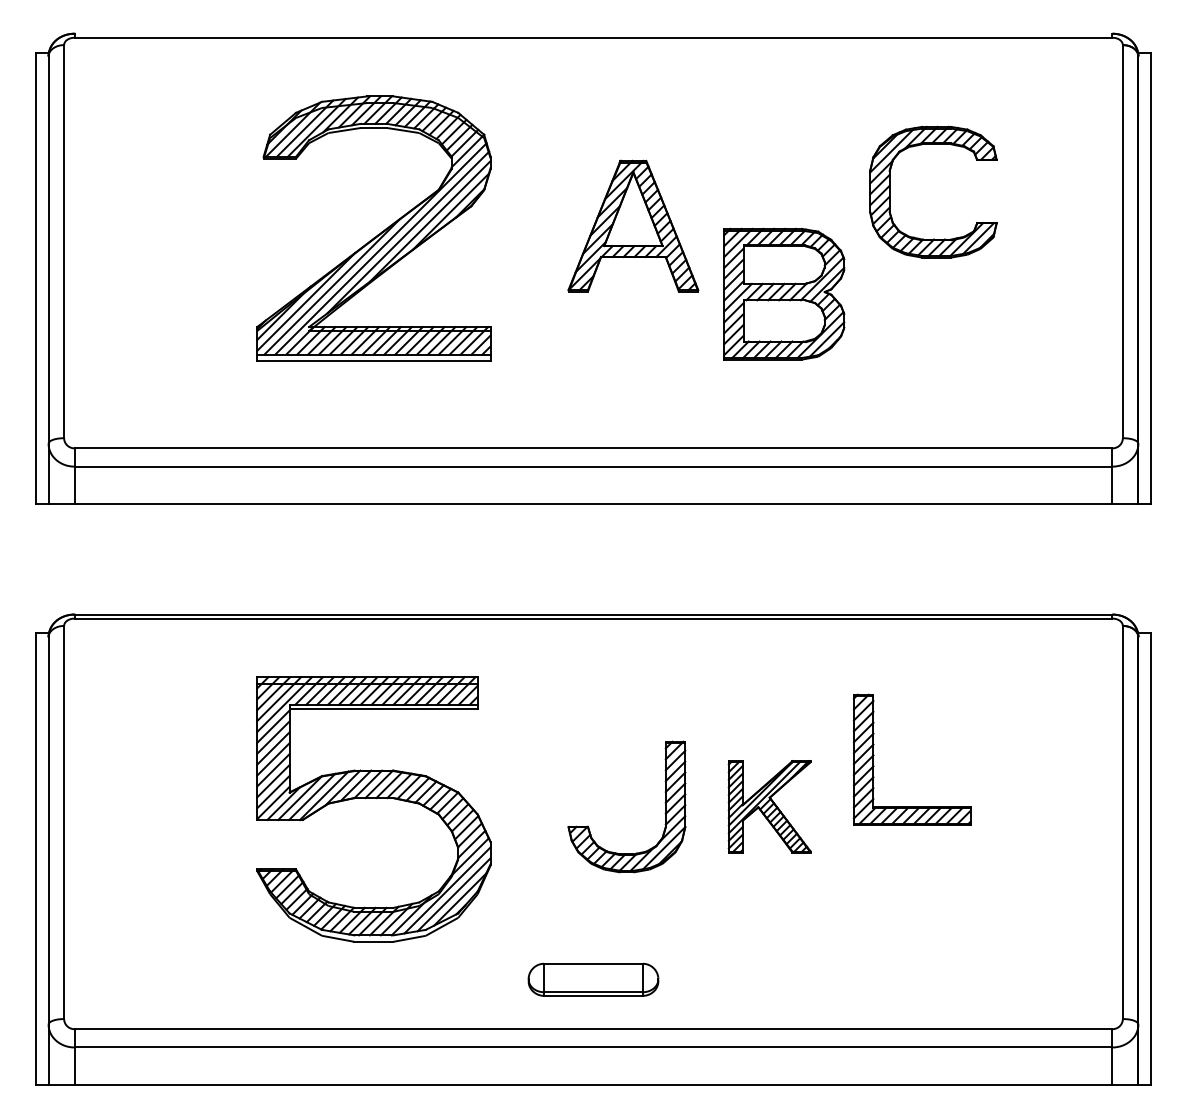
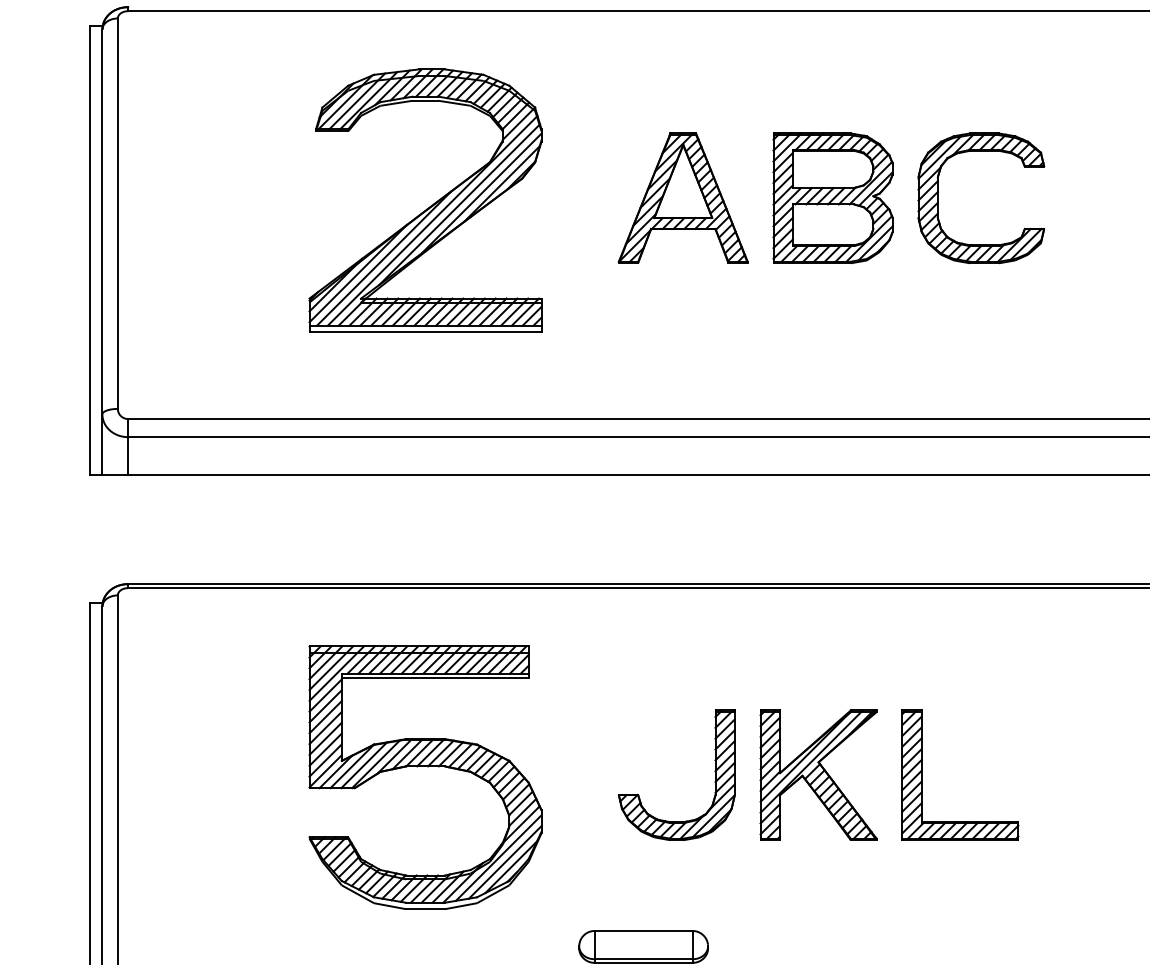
part: (890, 191) -> (938, 197), moved
part: (784, 293) -> (833, 197), moved
part: (874, 755) -> (922, 770), moved
part: (769, 806) -> (818, 774), size x1.43

